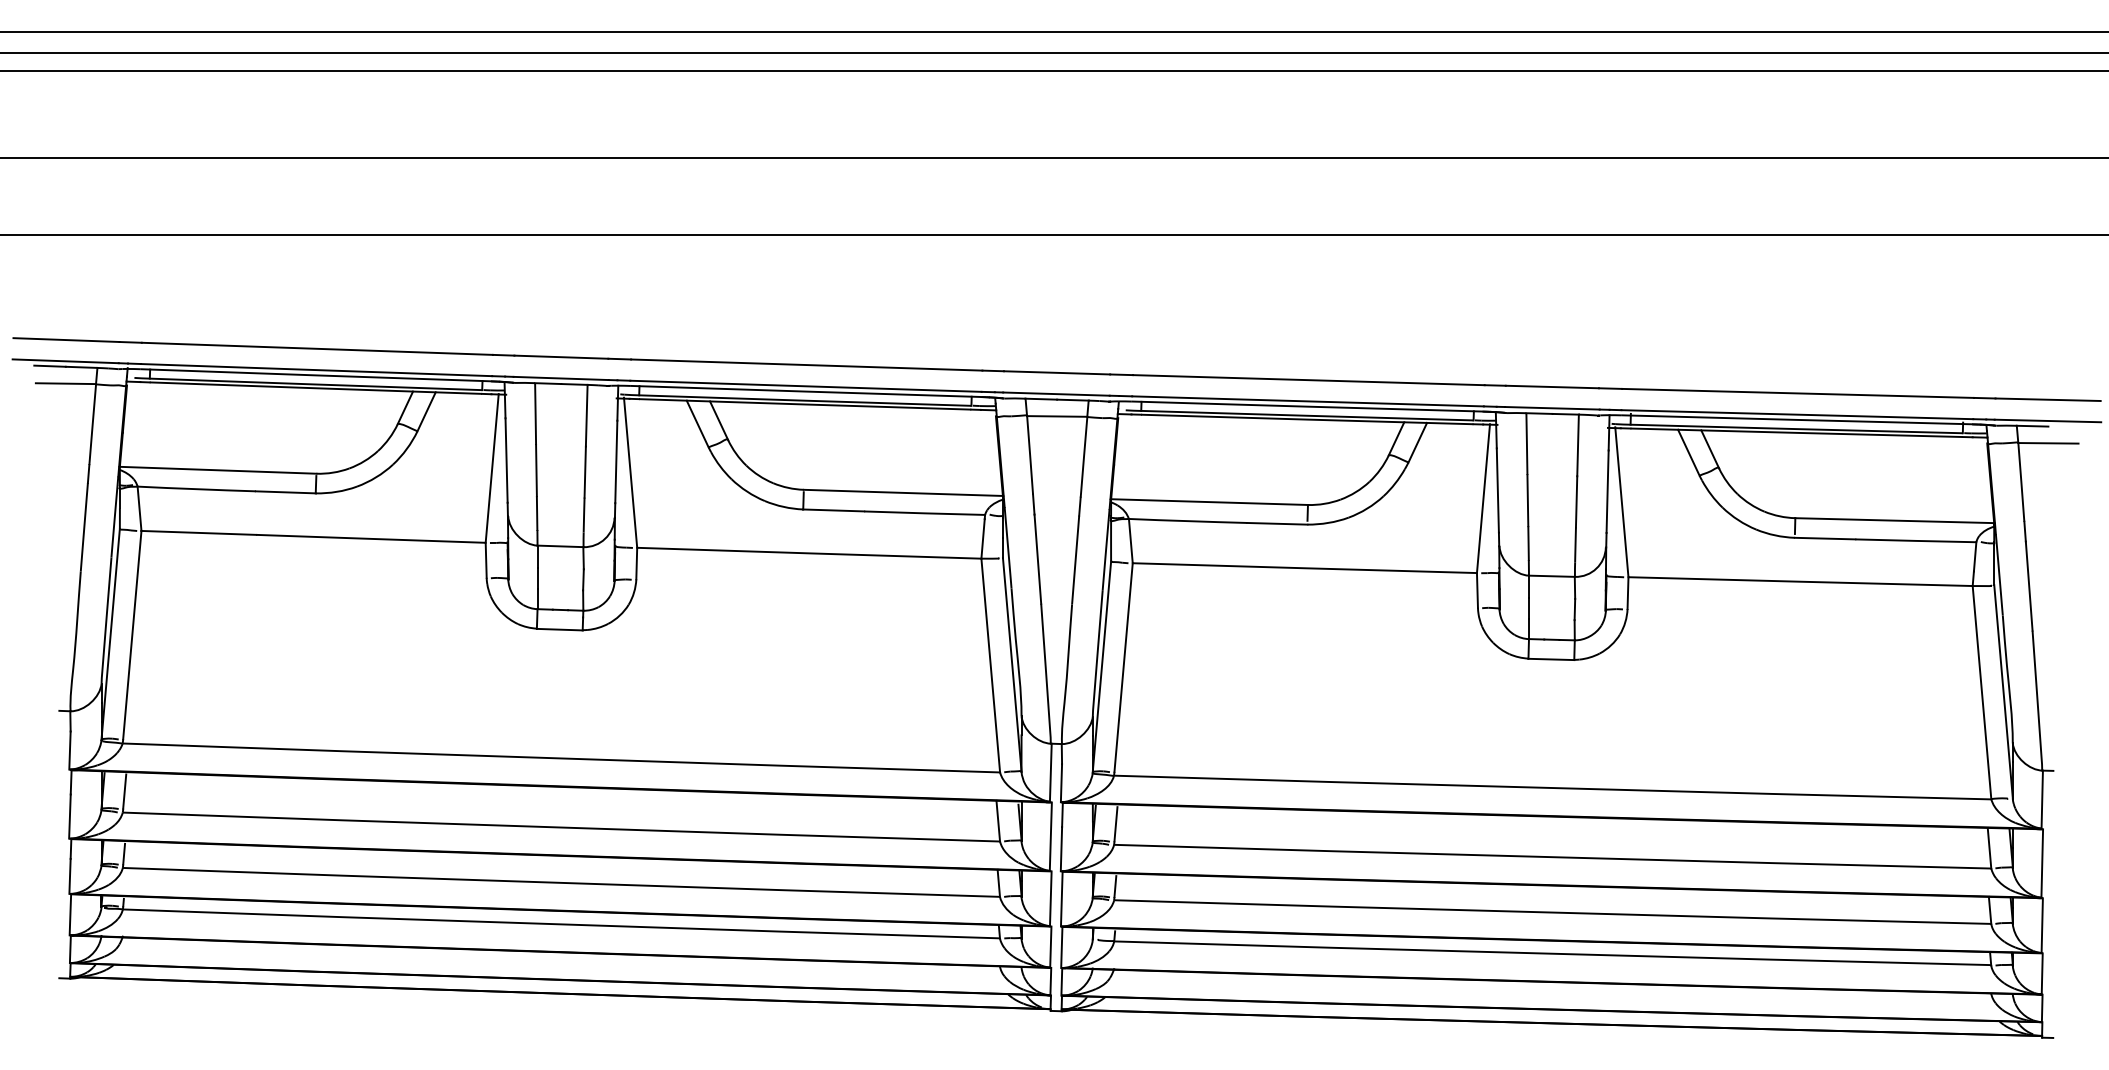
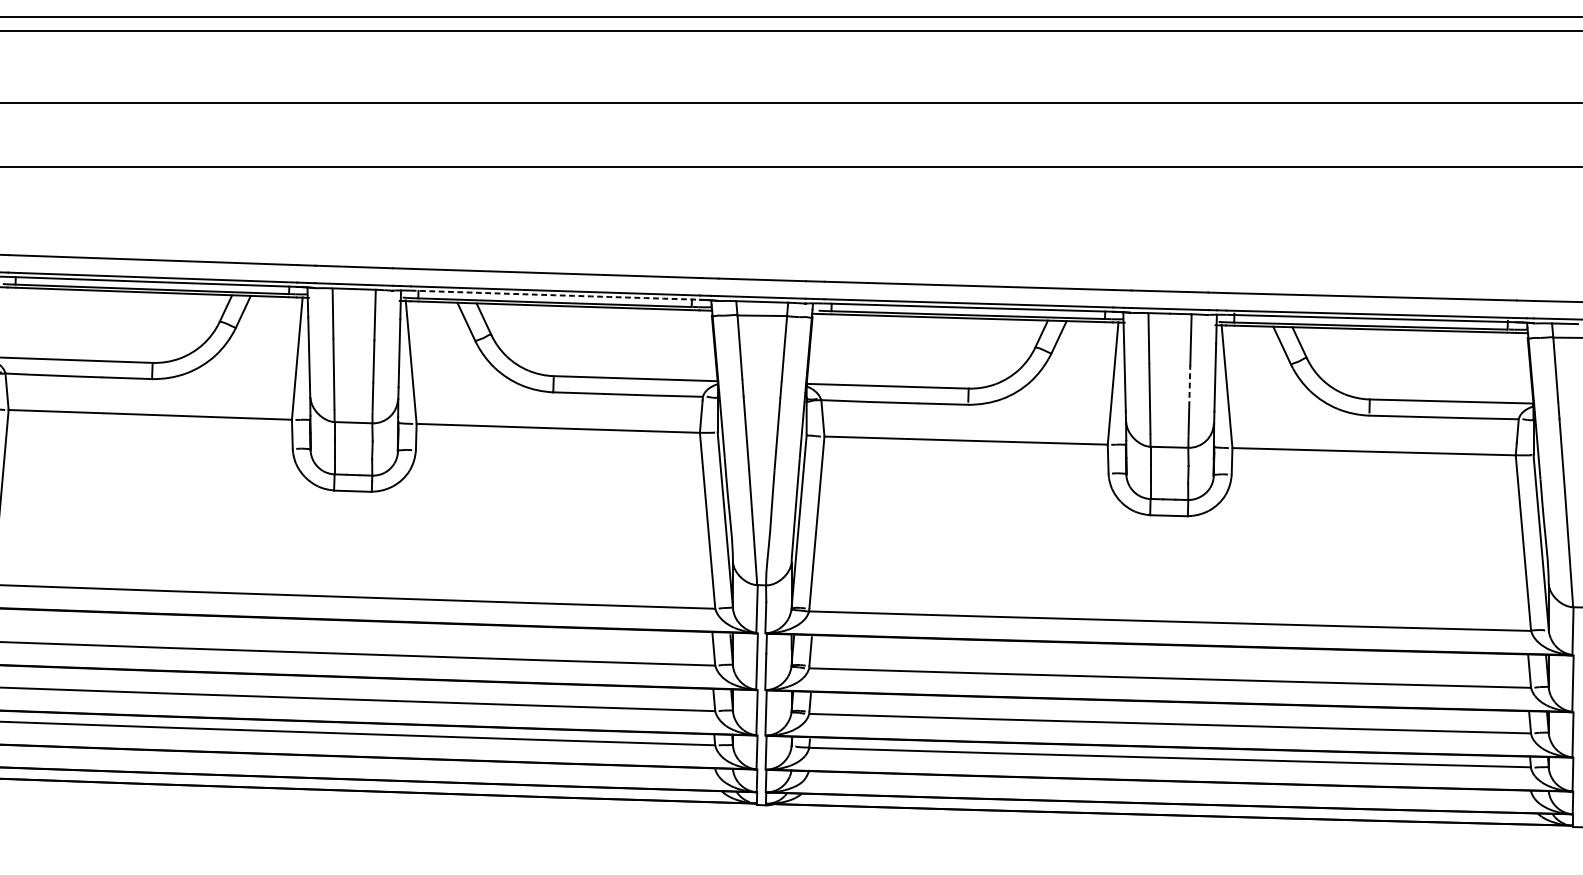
arc: (805, 391) -> (555, 295), solid -> dashed
line: (1576, 501) -> (1189, 385), solid -> dashed

